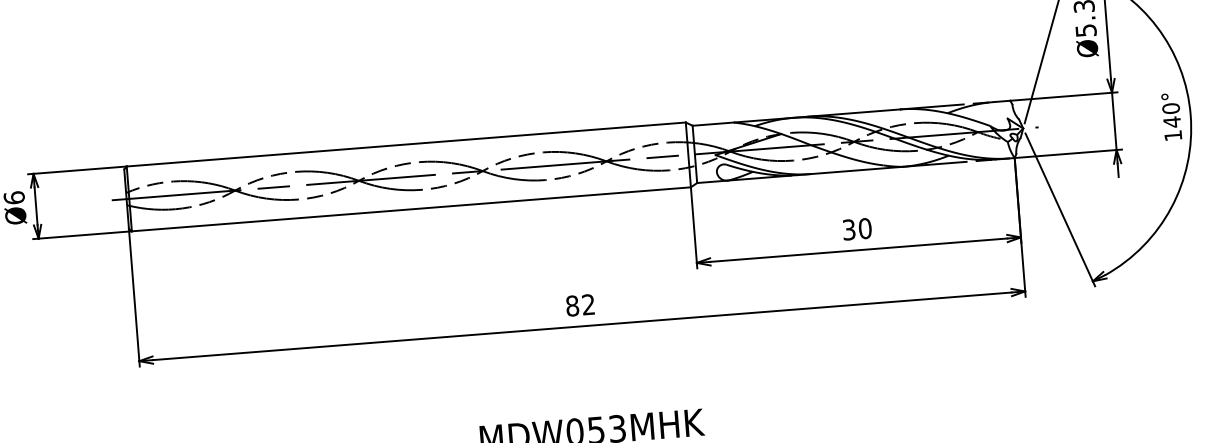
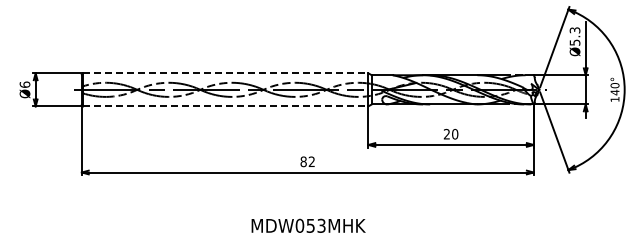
line: (405, 144) -> (225, 73), solid -> dashed
line: (410, 209) -> (225, 106), solid -> dashed
text: (848, 230) -> (446, 134), 30 -> 20

